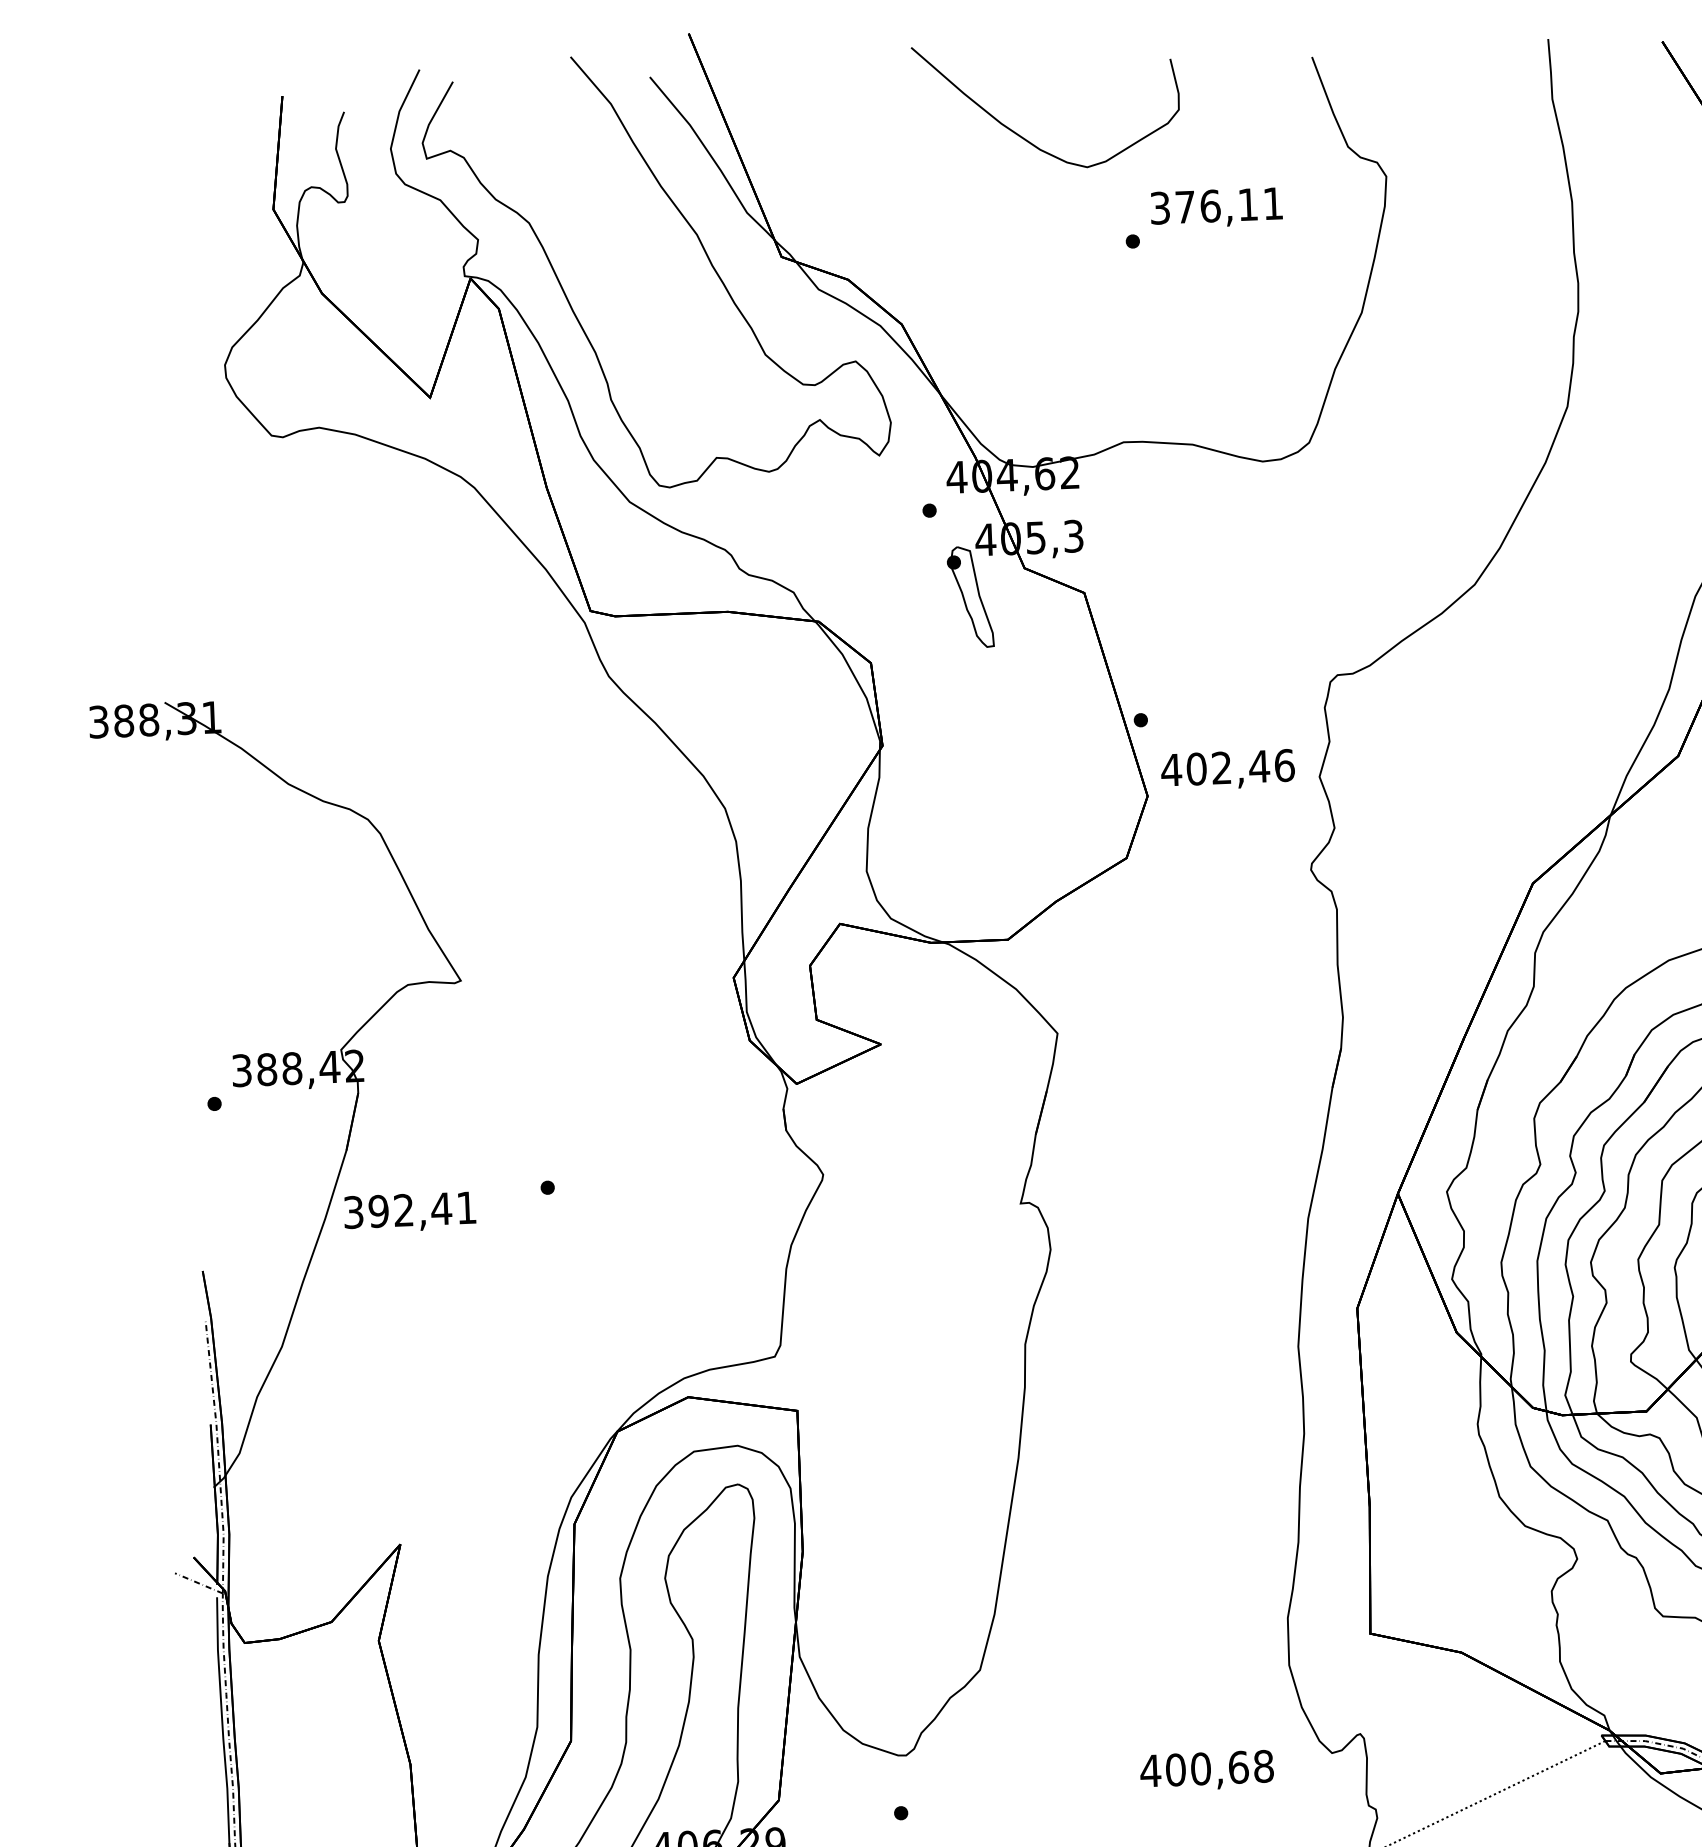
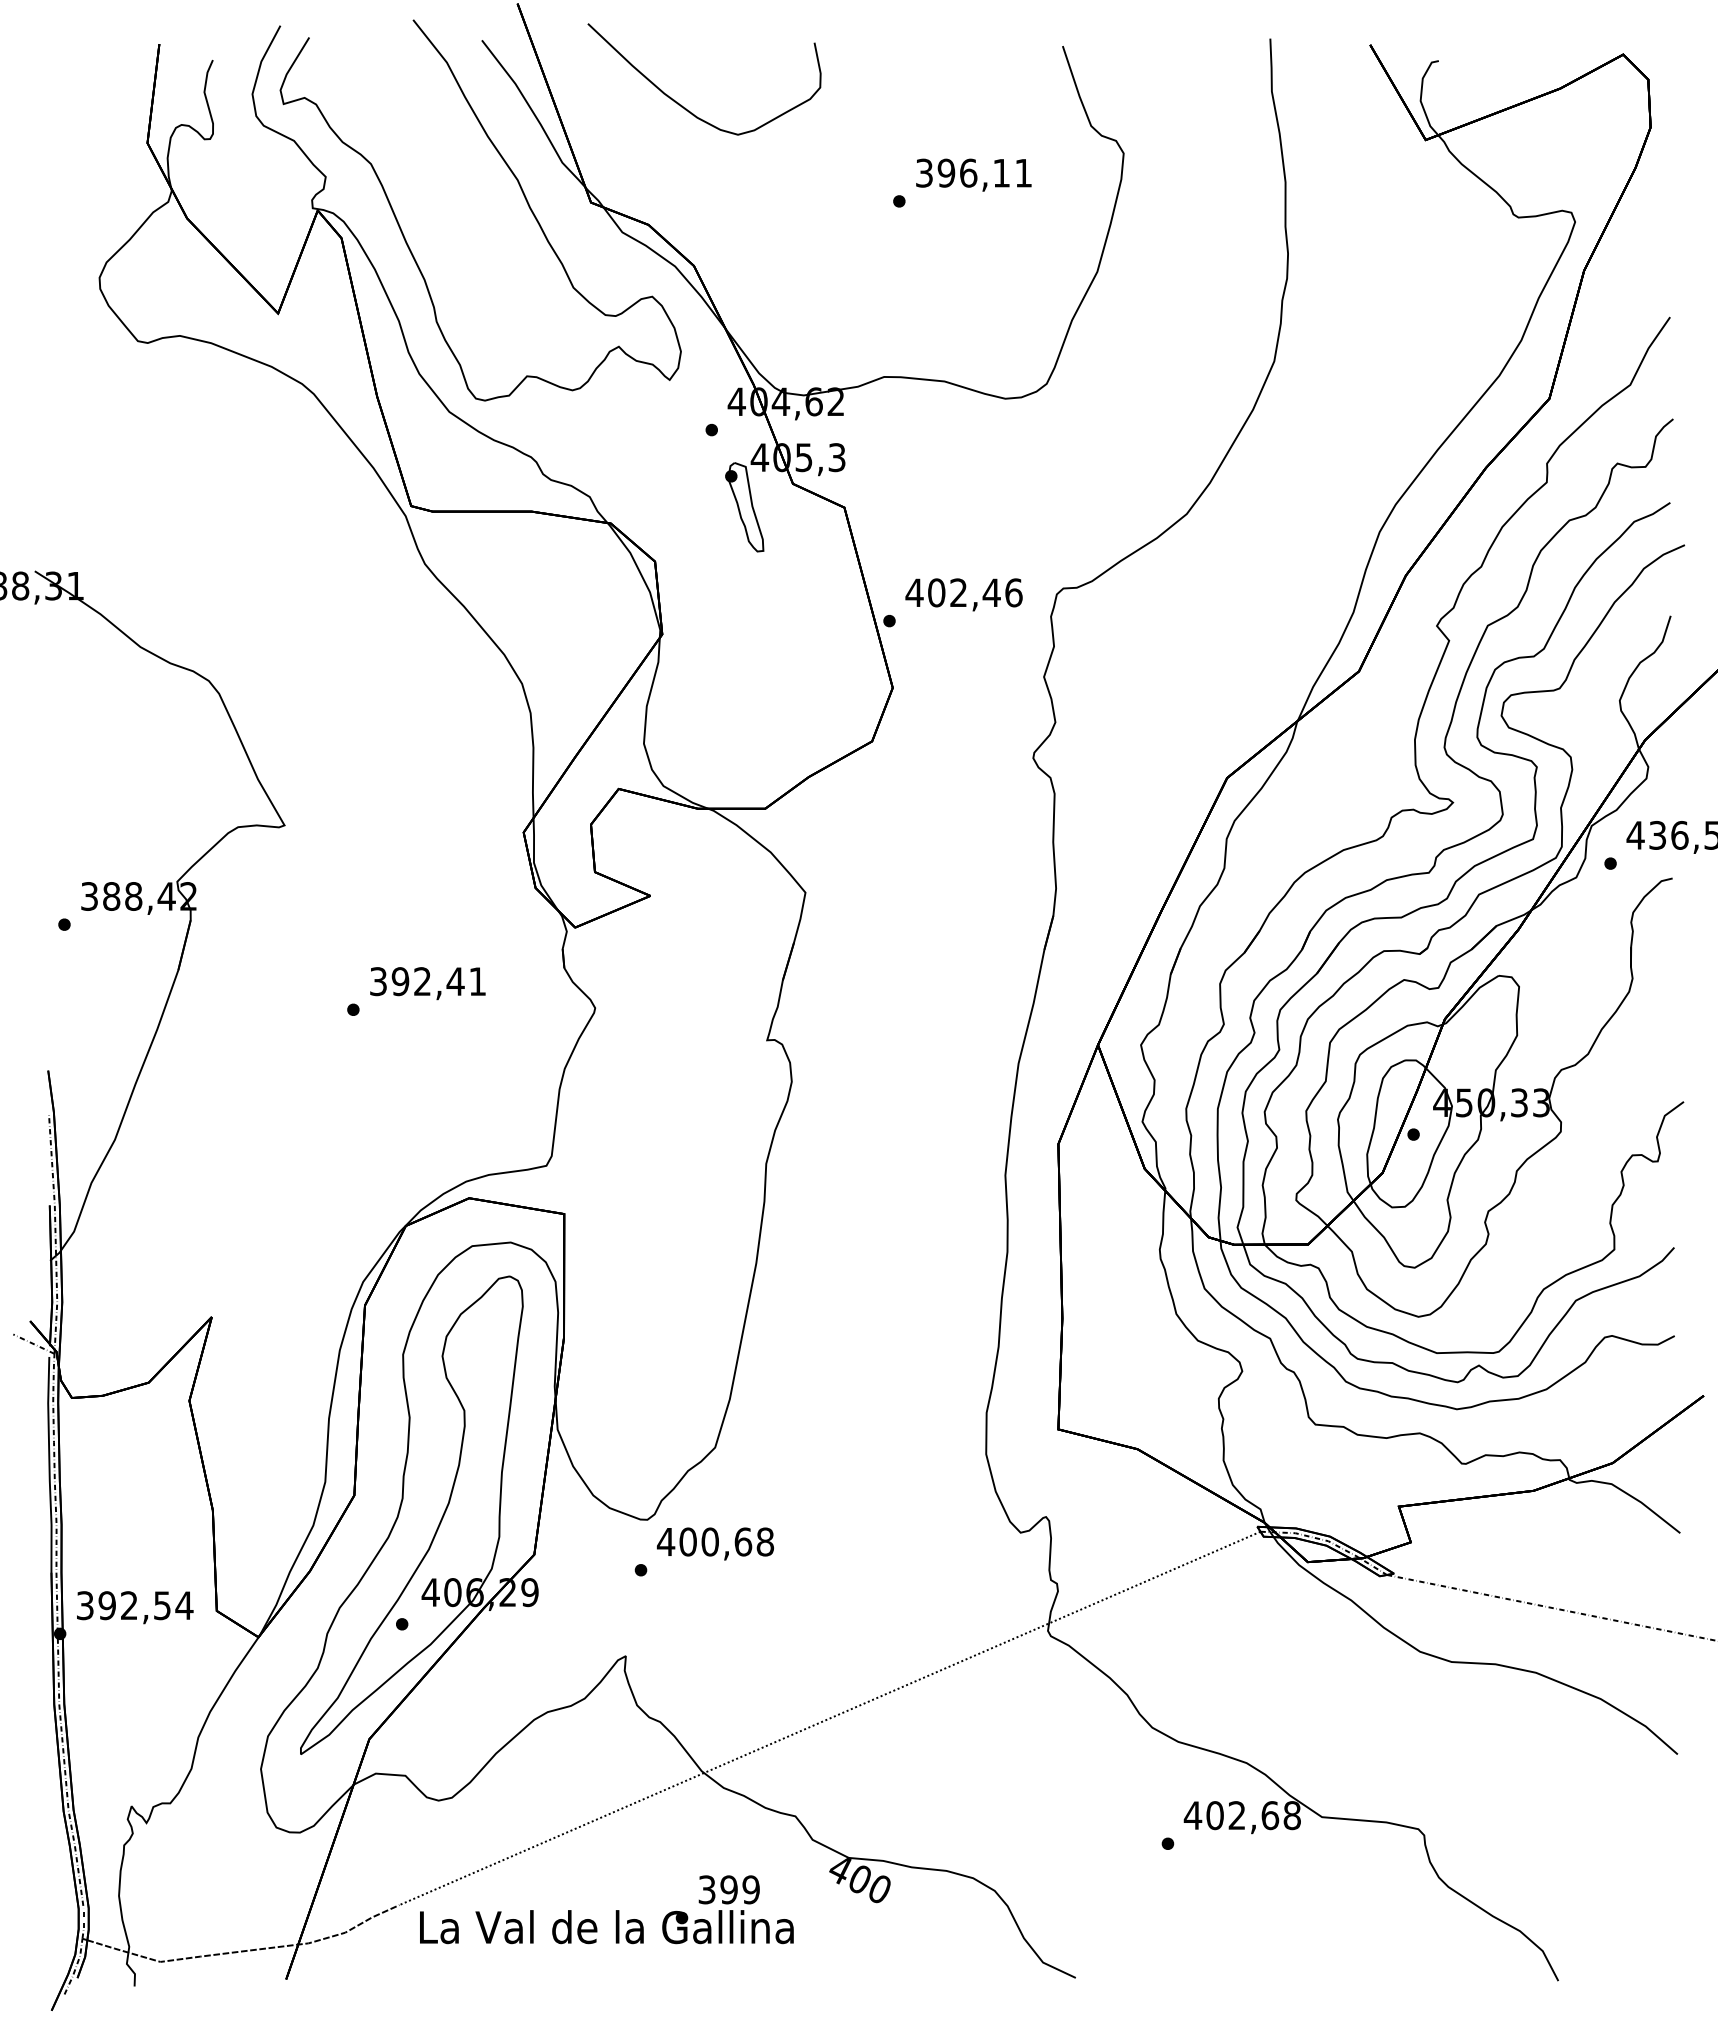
curve: (1026, 138) -> (685, 107), moved
text: (1185, 206) -> (946, 172), 376,11 -> 396,11
text: (1227, 769) -> (963, 594), moved
text: (409, 1212) -> (427, 983), moved
text: (1207, 1770) -> (715, 1543), moved

